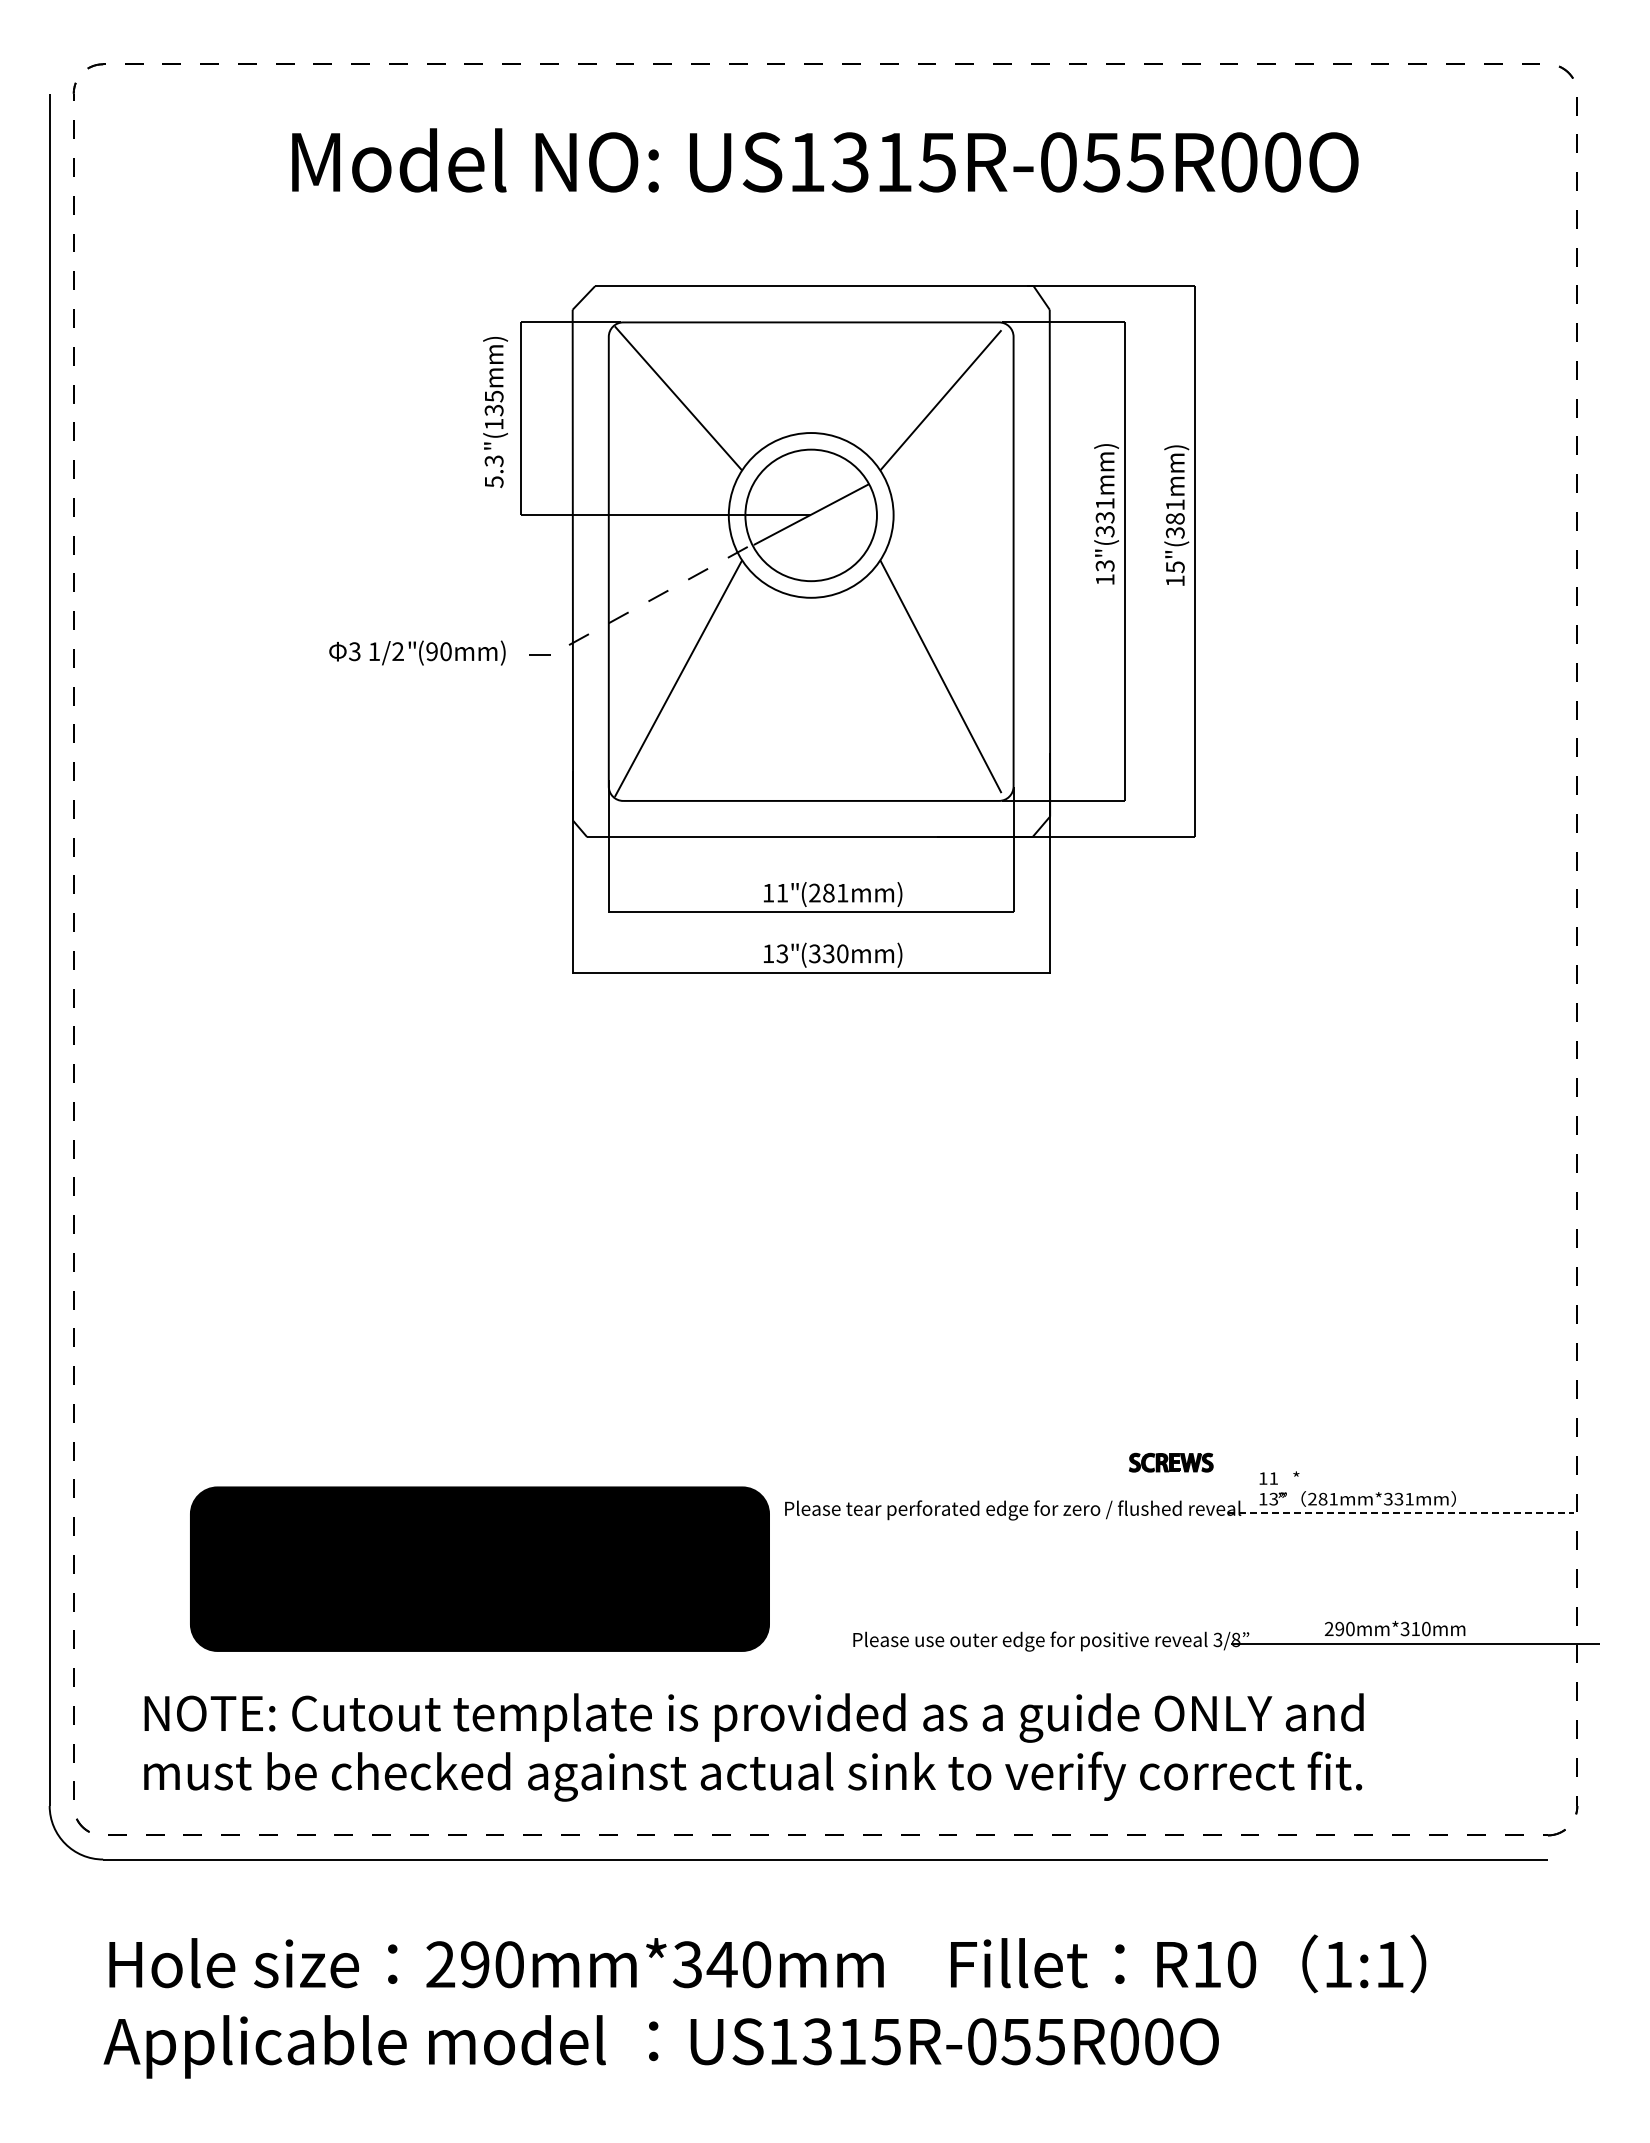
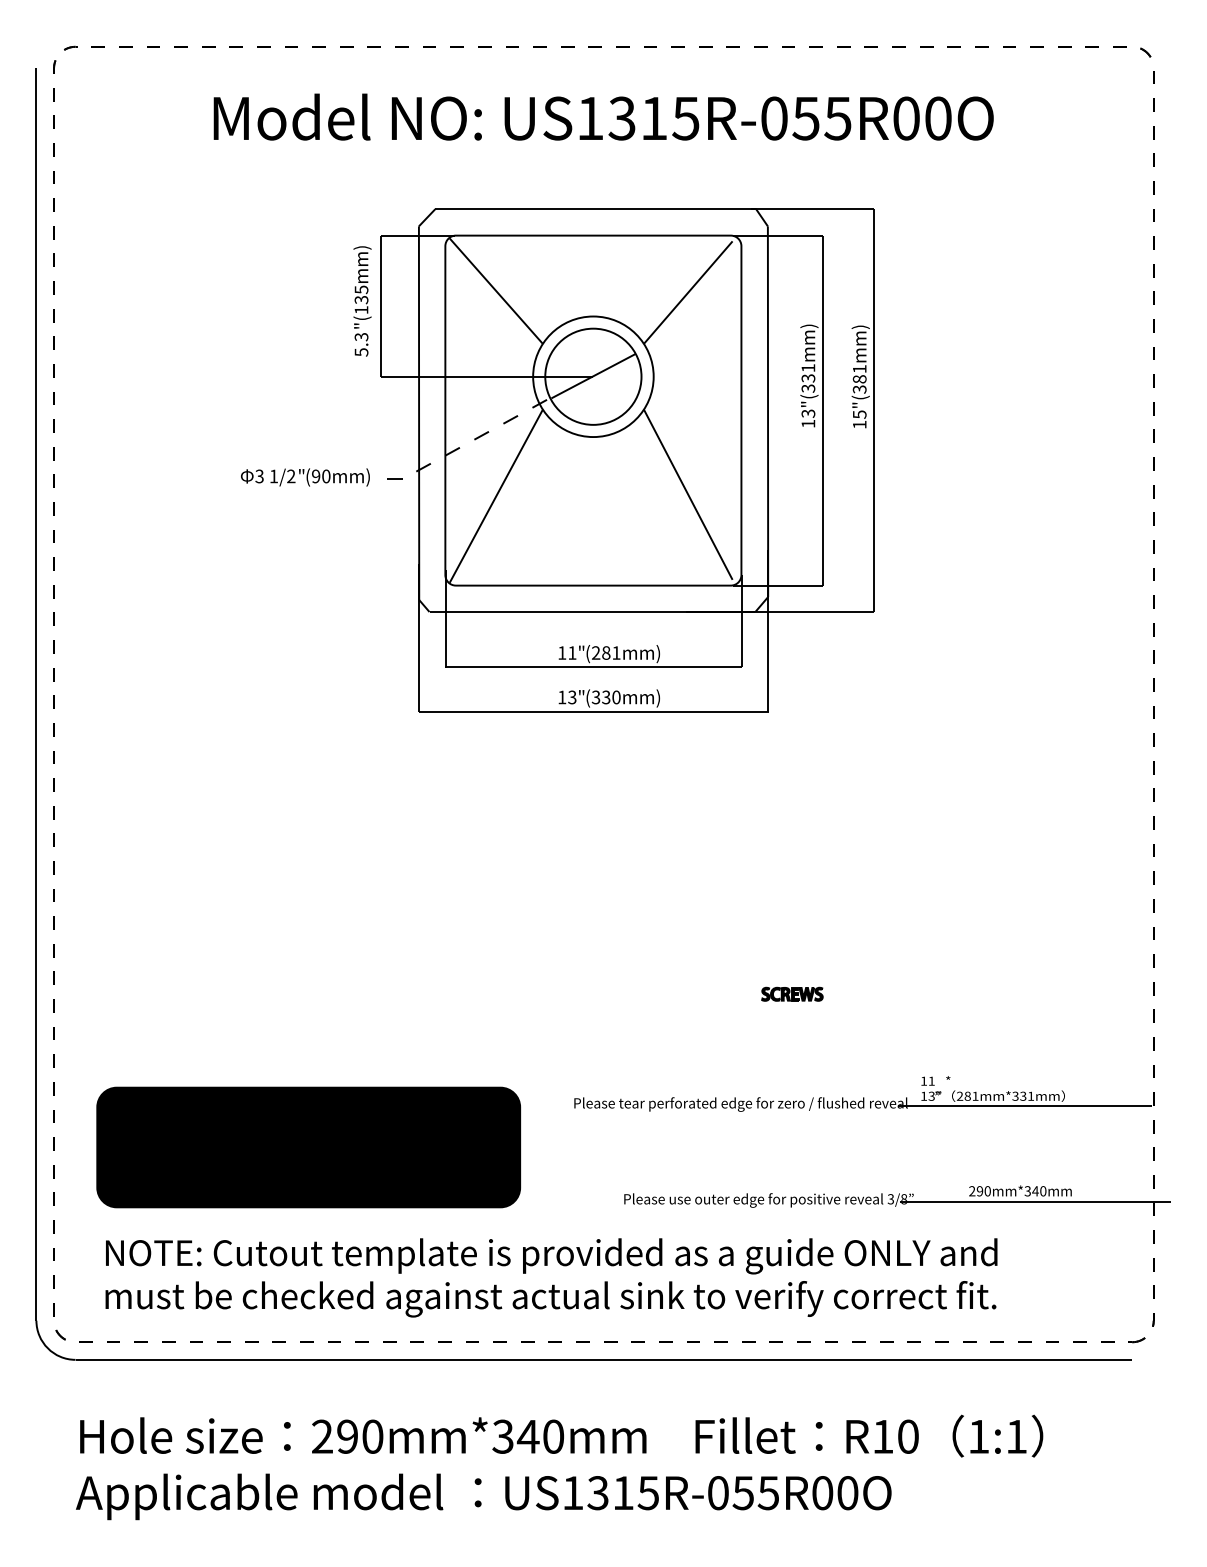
part: (1171, 1462) -> (792, 994), moved
line: (1401, 1512) -> (1025, 1106), dashed -> solid
part: (479, 1568) -> (308, 1147), moved
text: (1415, 1628) -> (1035, 1190), 290mm*310mm -> 290mm*340mm

